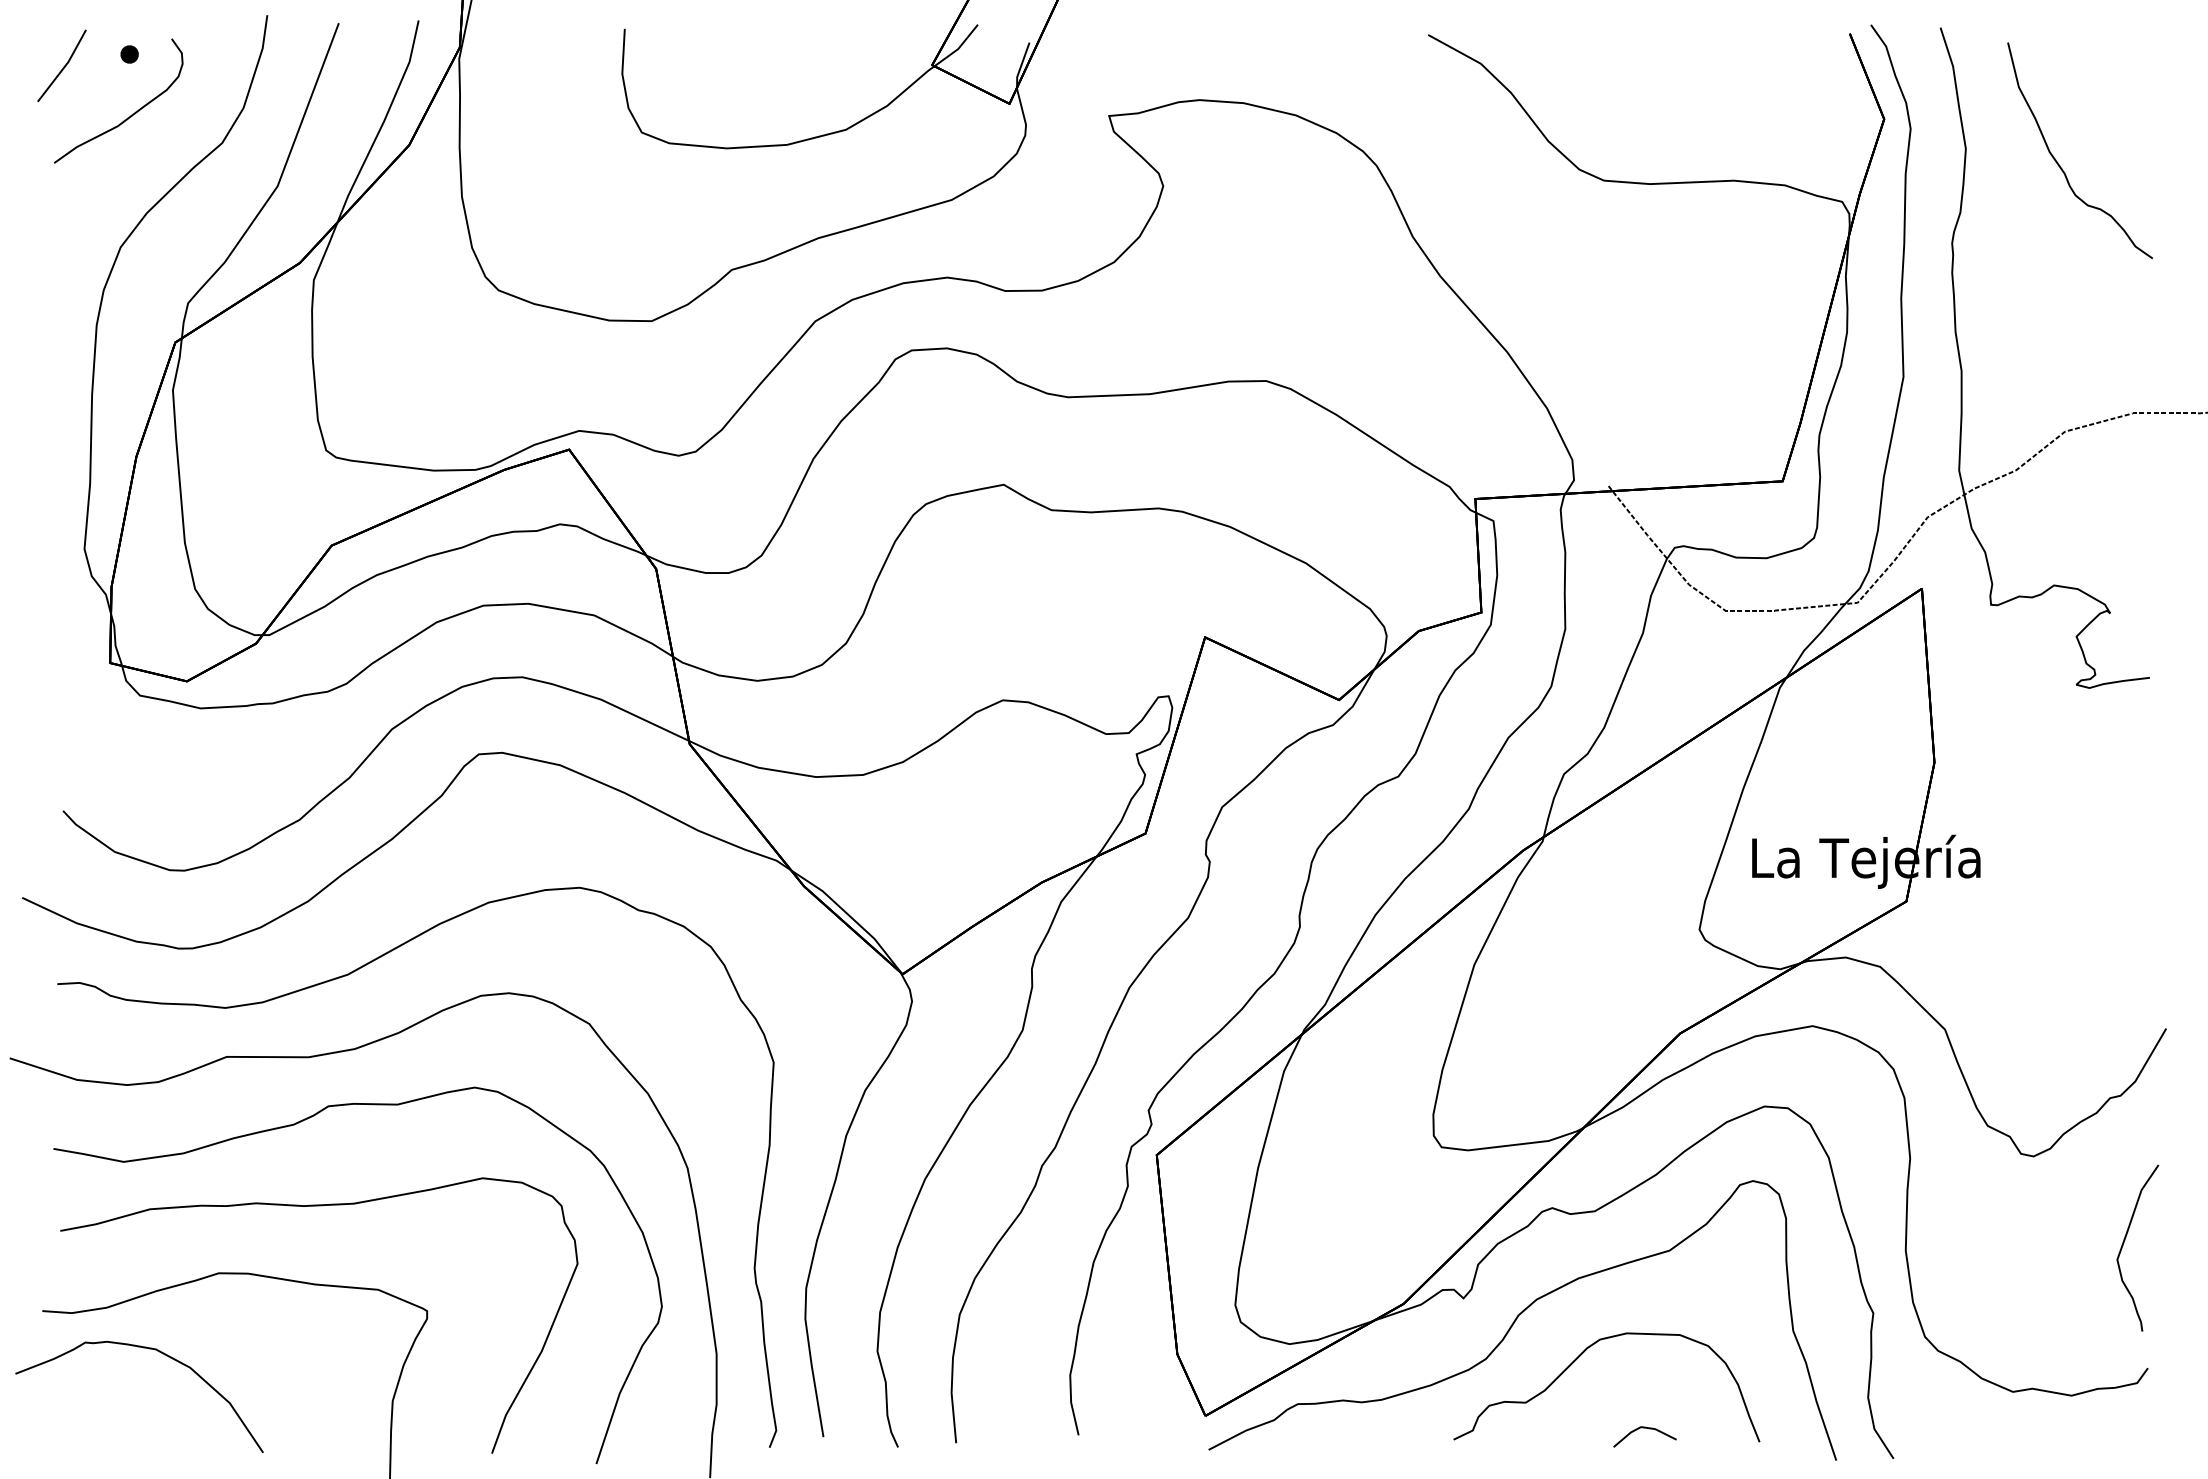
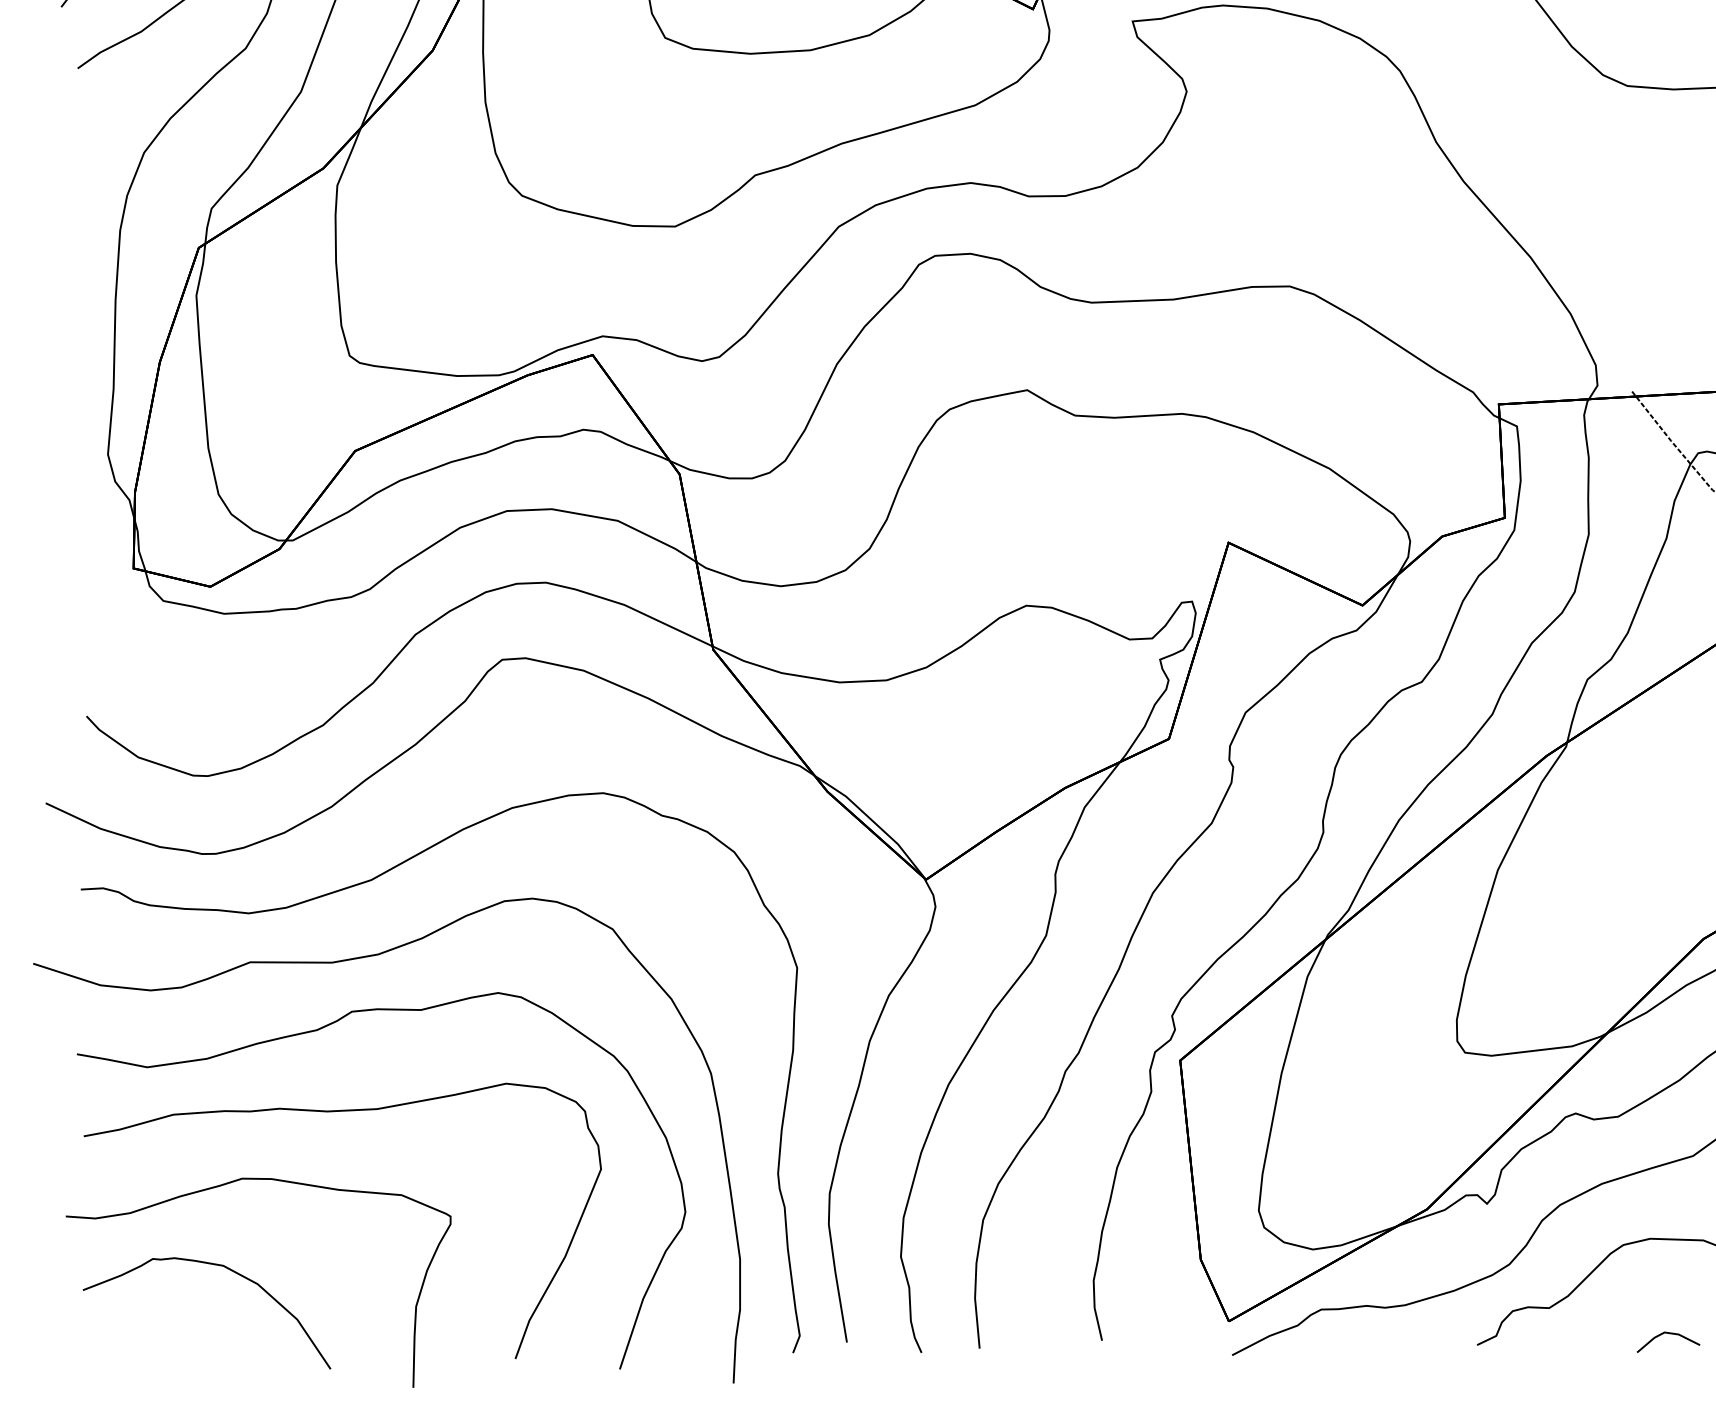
part: (164, 1355) -> (231, 1271), moved

